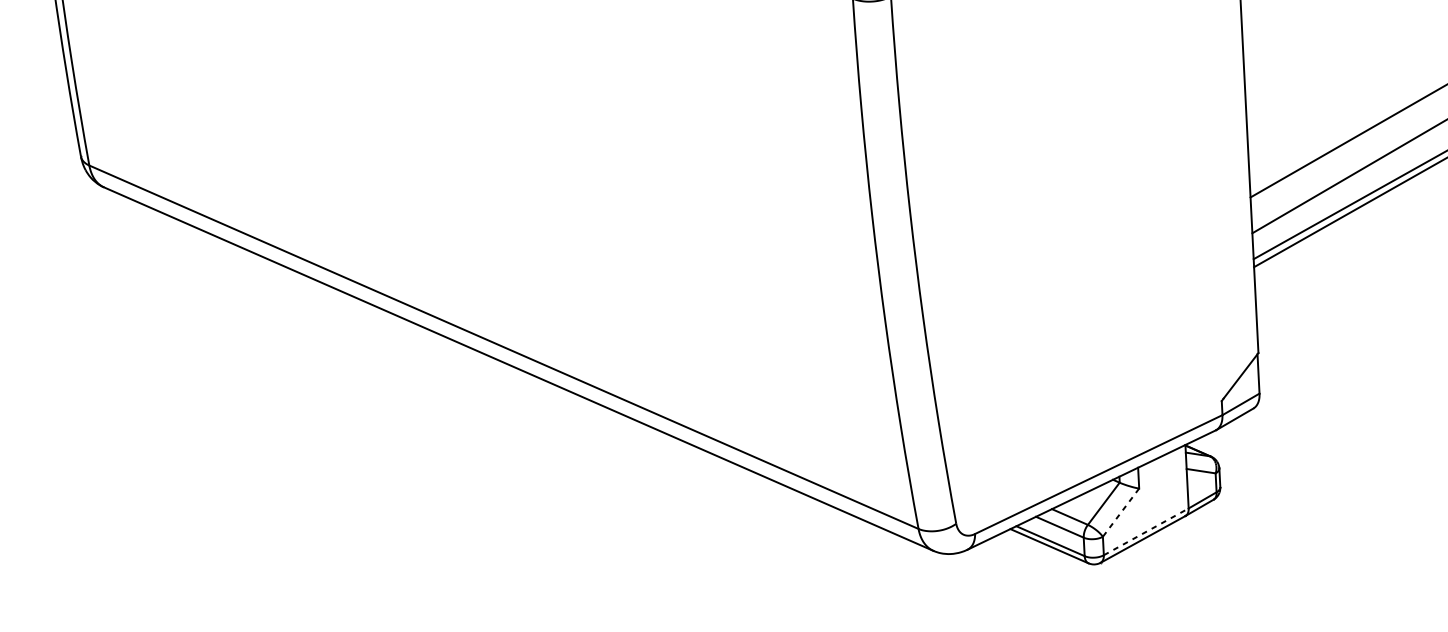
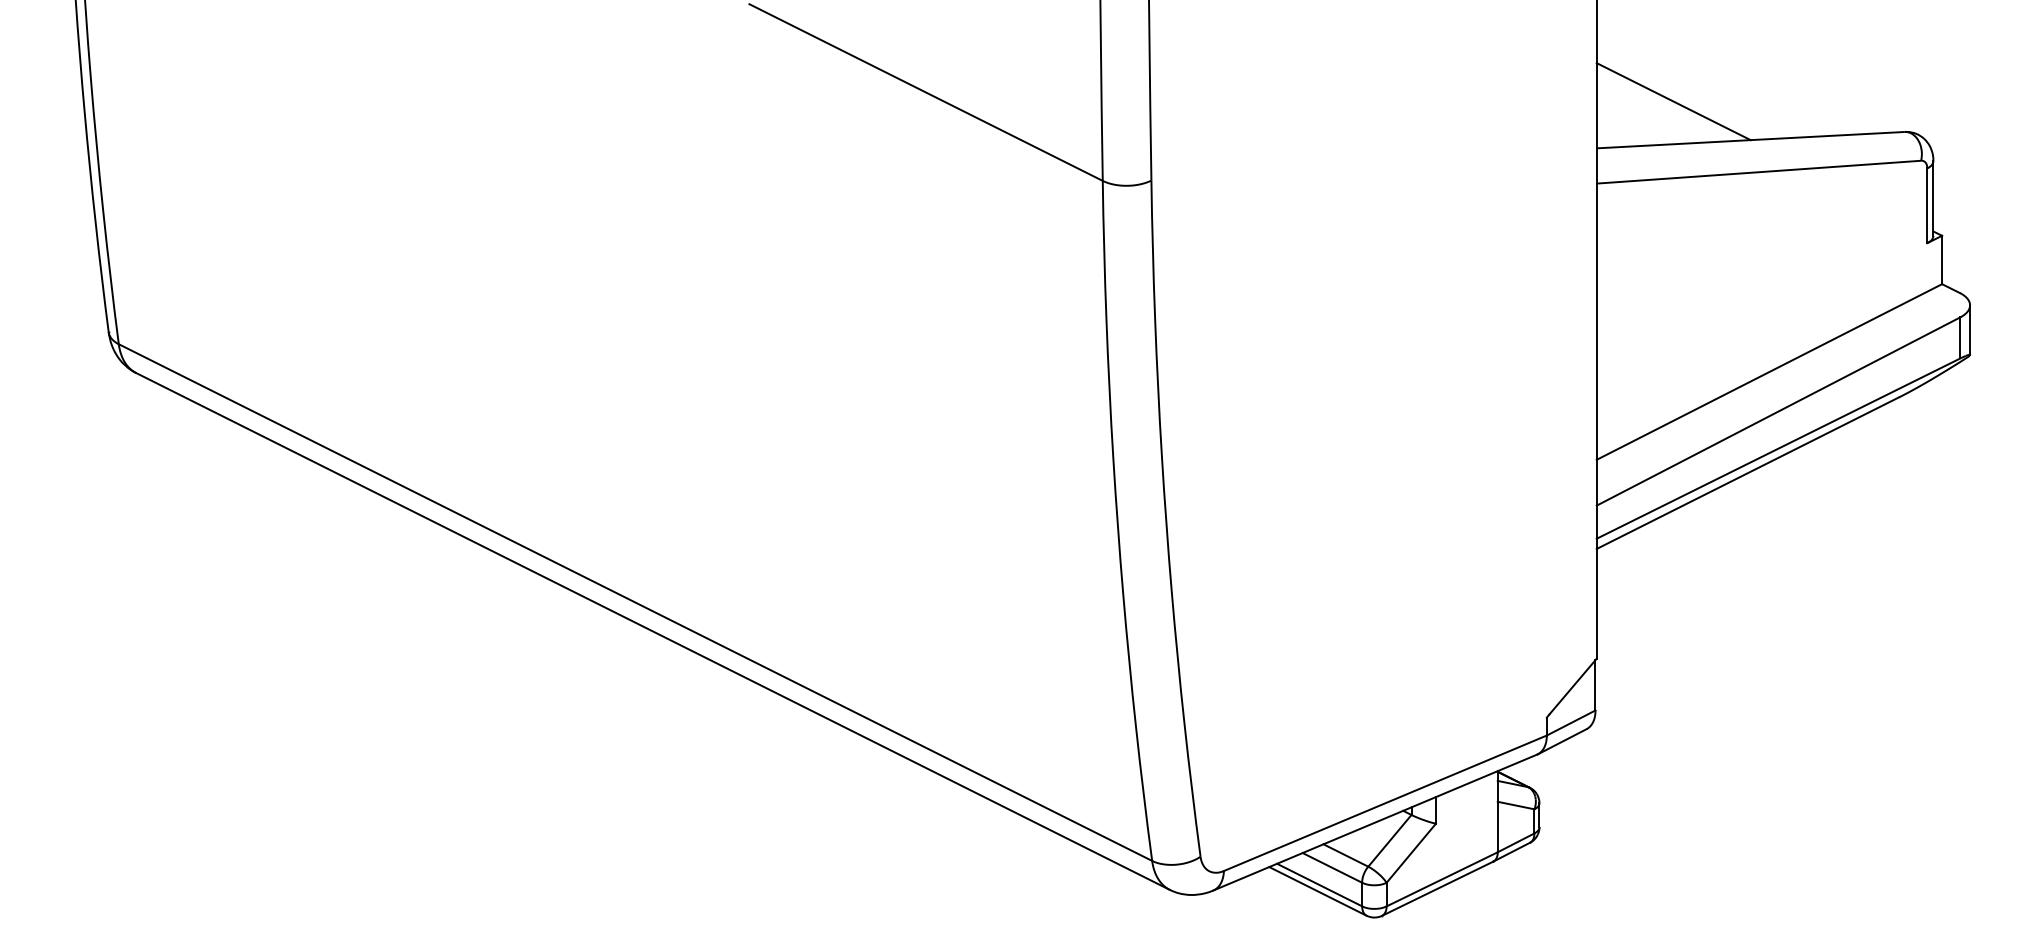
line: (1121, 512) -> (1411, 853), dashed -> solid
line: (1146, 531) -> (1442, 879), dashed -> solid

